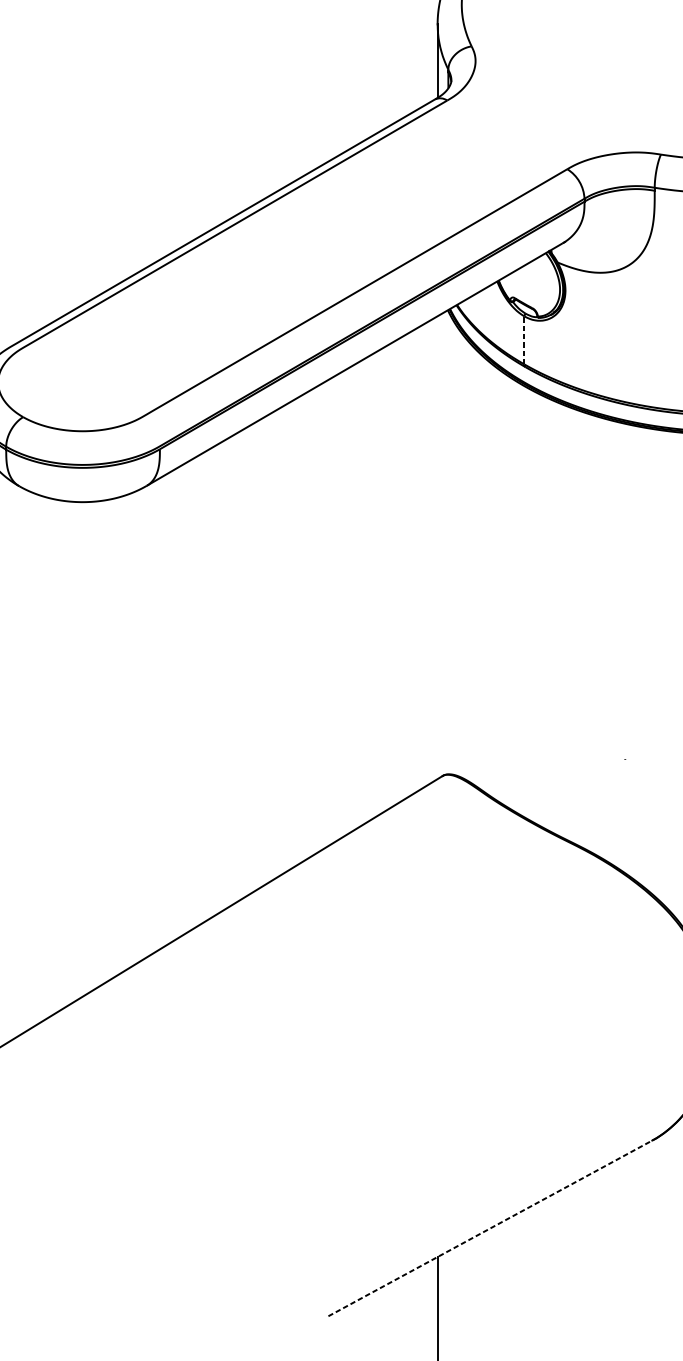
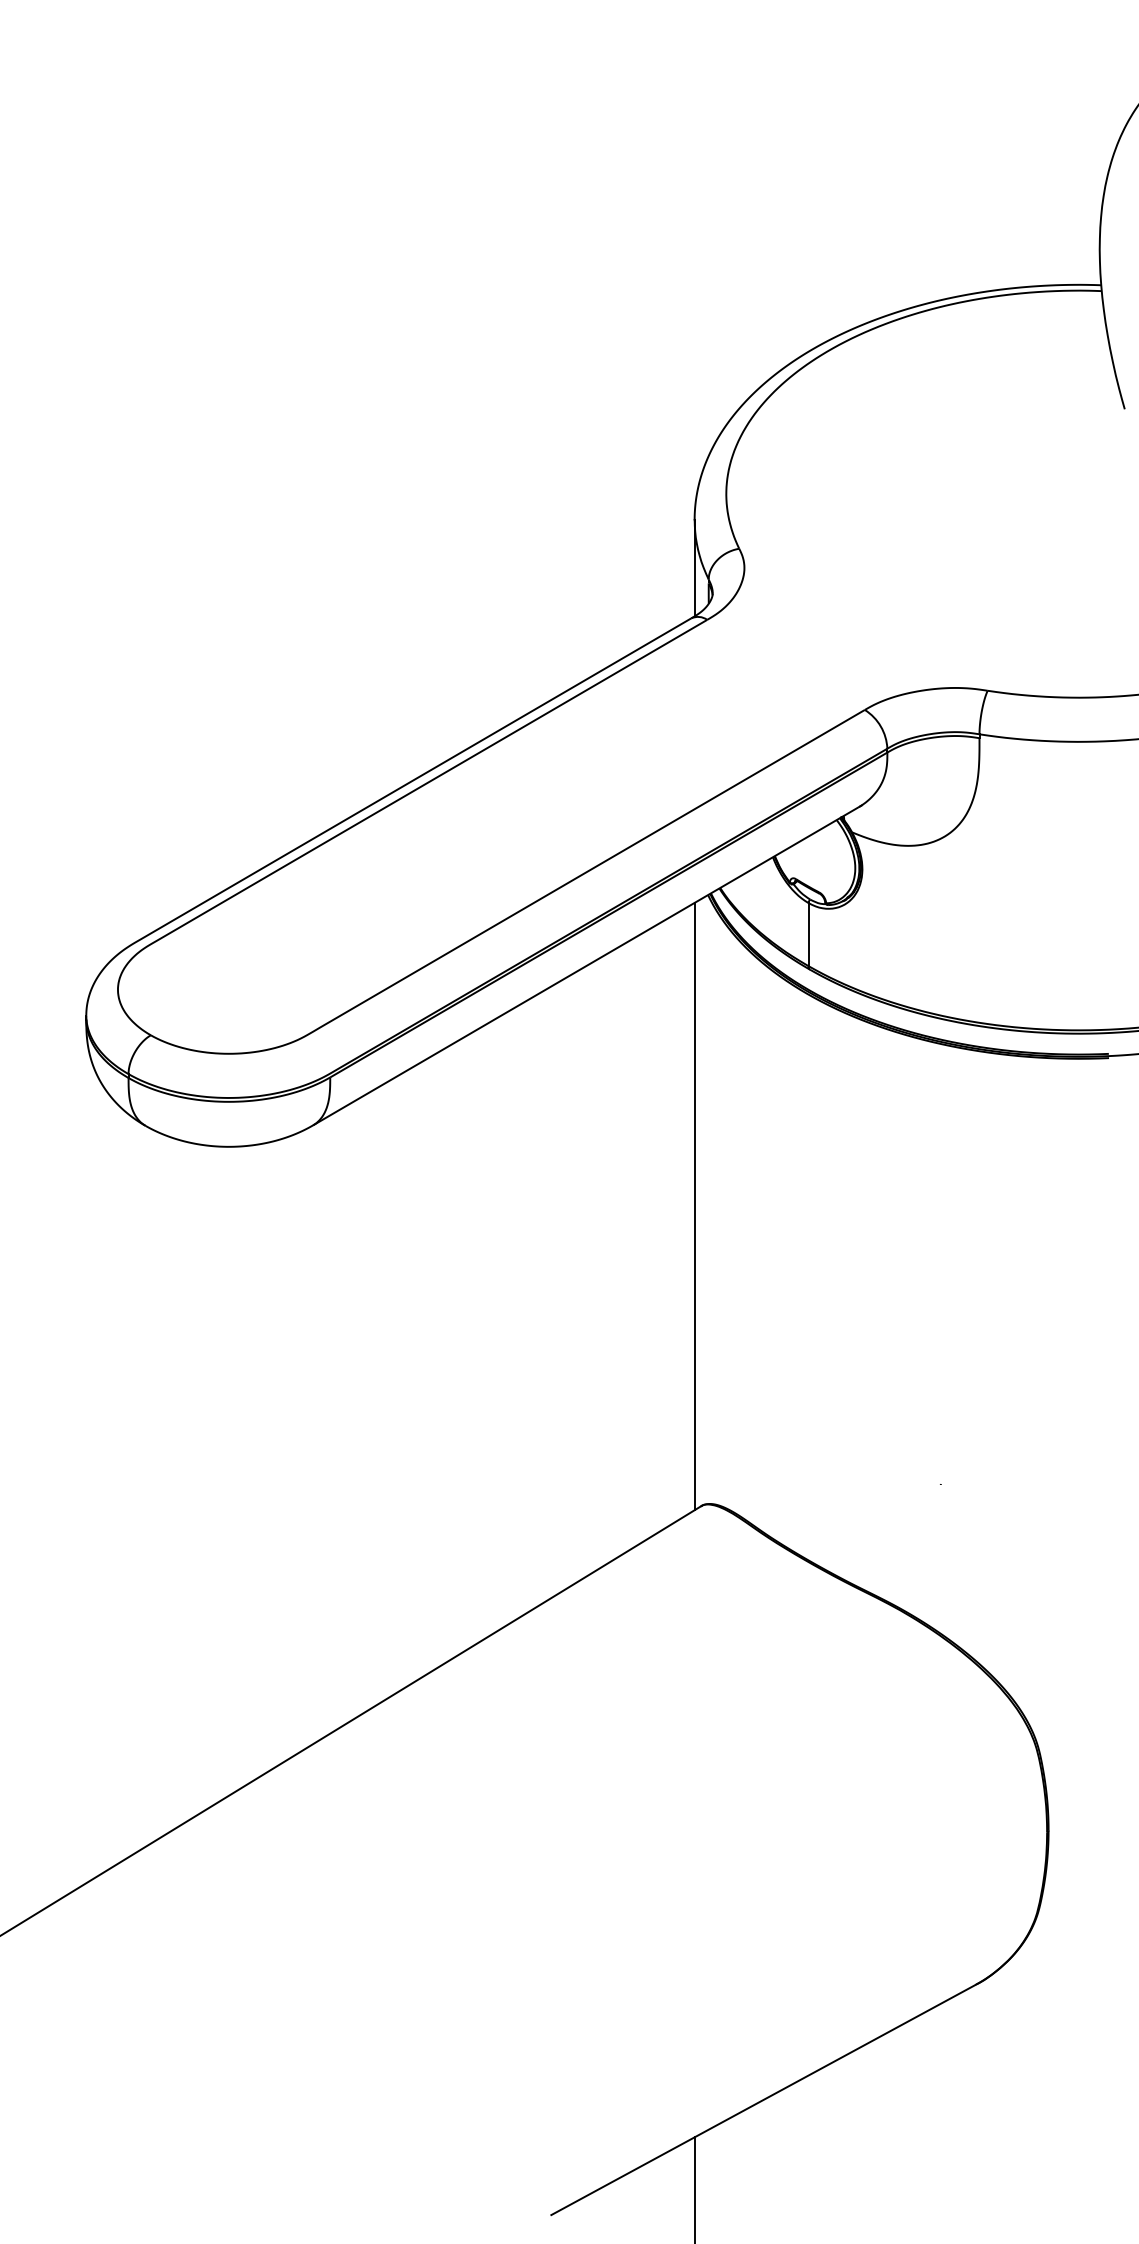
line: (524, 340) -> (808, 934), dashed -> solid
line: (437, 547) -> (694, 1206), added
line: (490, 1228) -> (763, 2099), dashed -> solid

